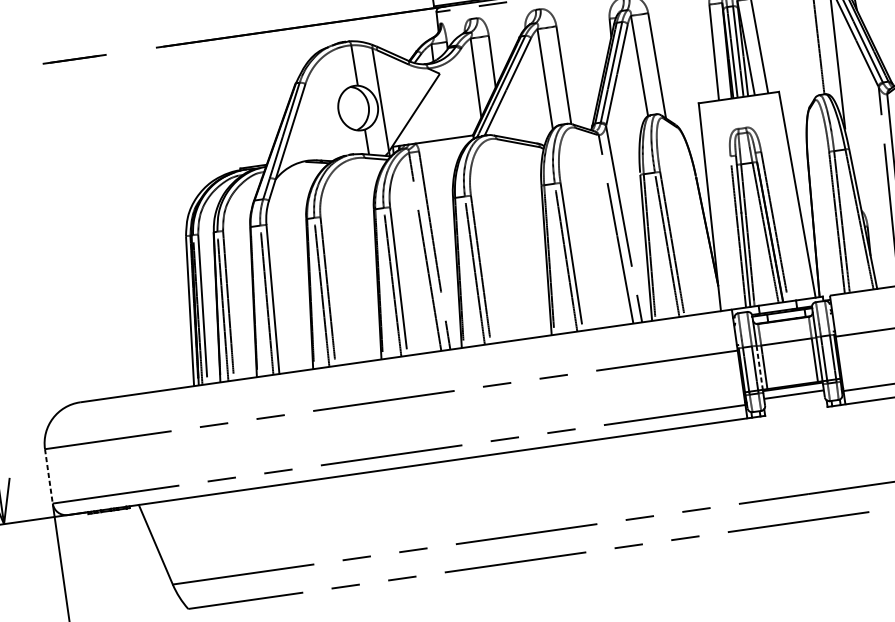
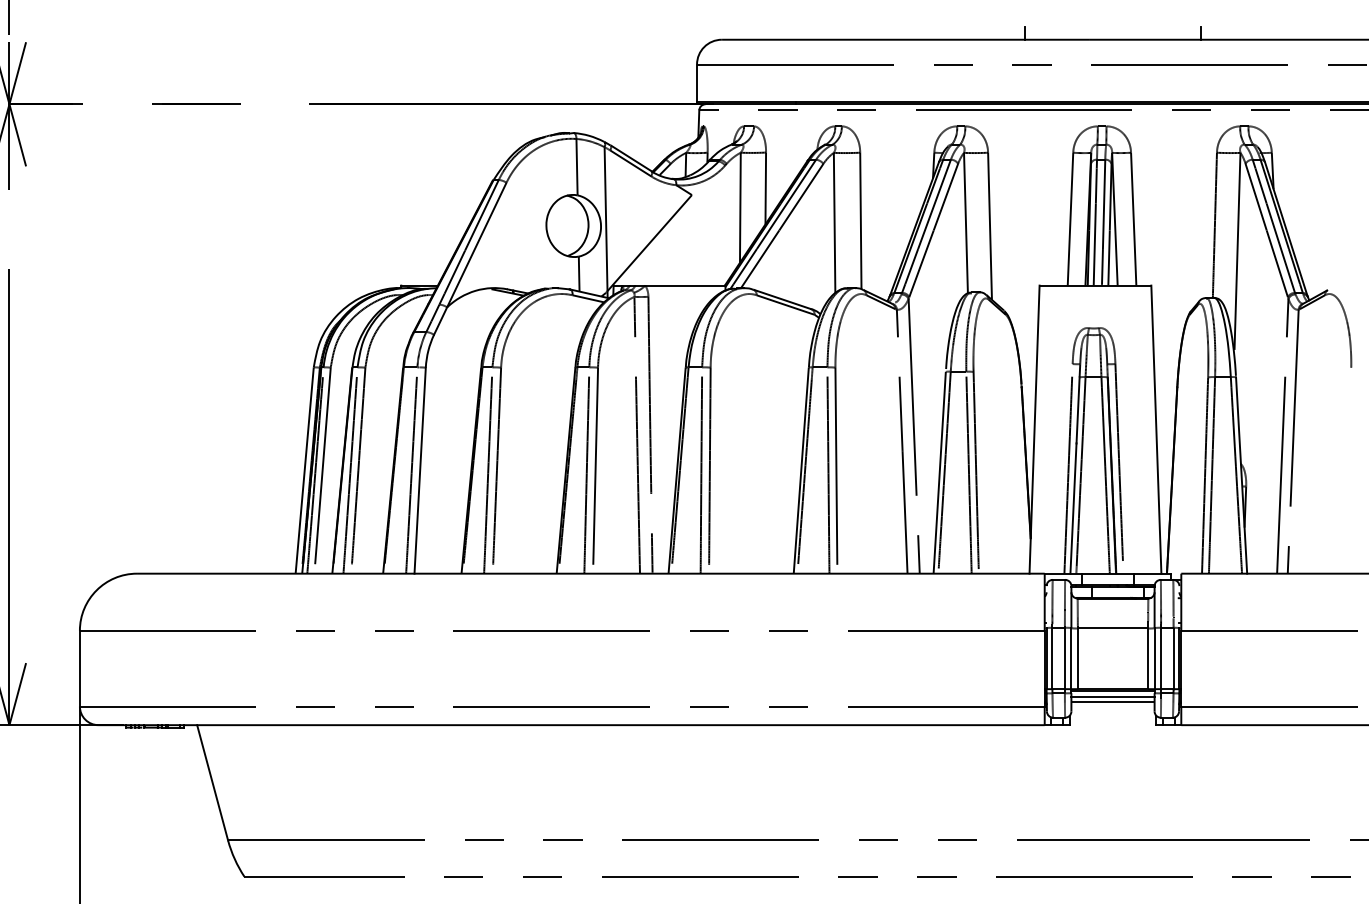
line: (759, 367) -> (1071, 658), dashed -> solid
line: (793, 391) -> (1112, 697), added
line: (48, 476) -> (79, 668), dashed -> solid

